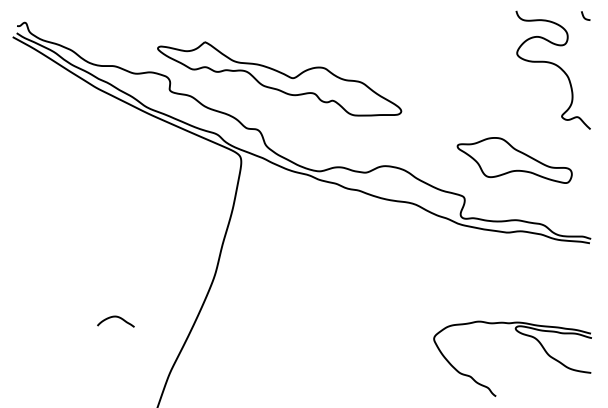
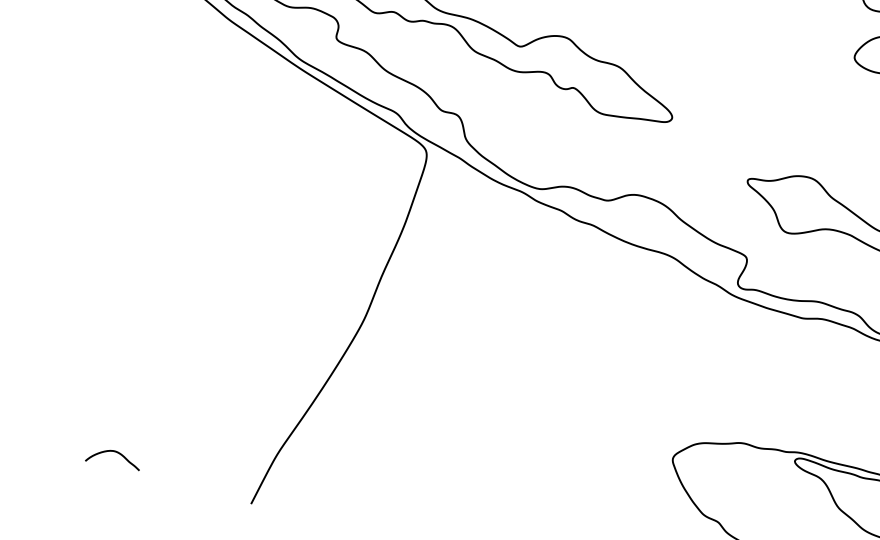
curve: (115, 317) -> (113, 452), moved

